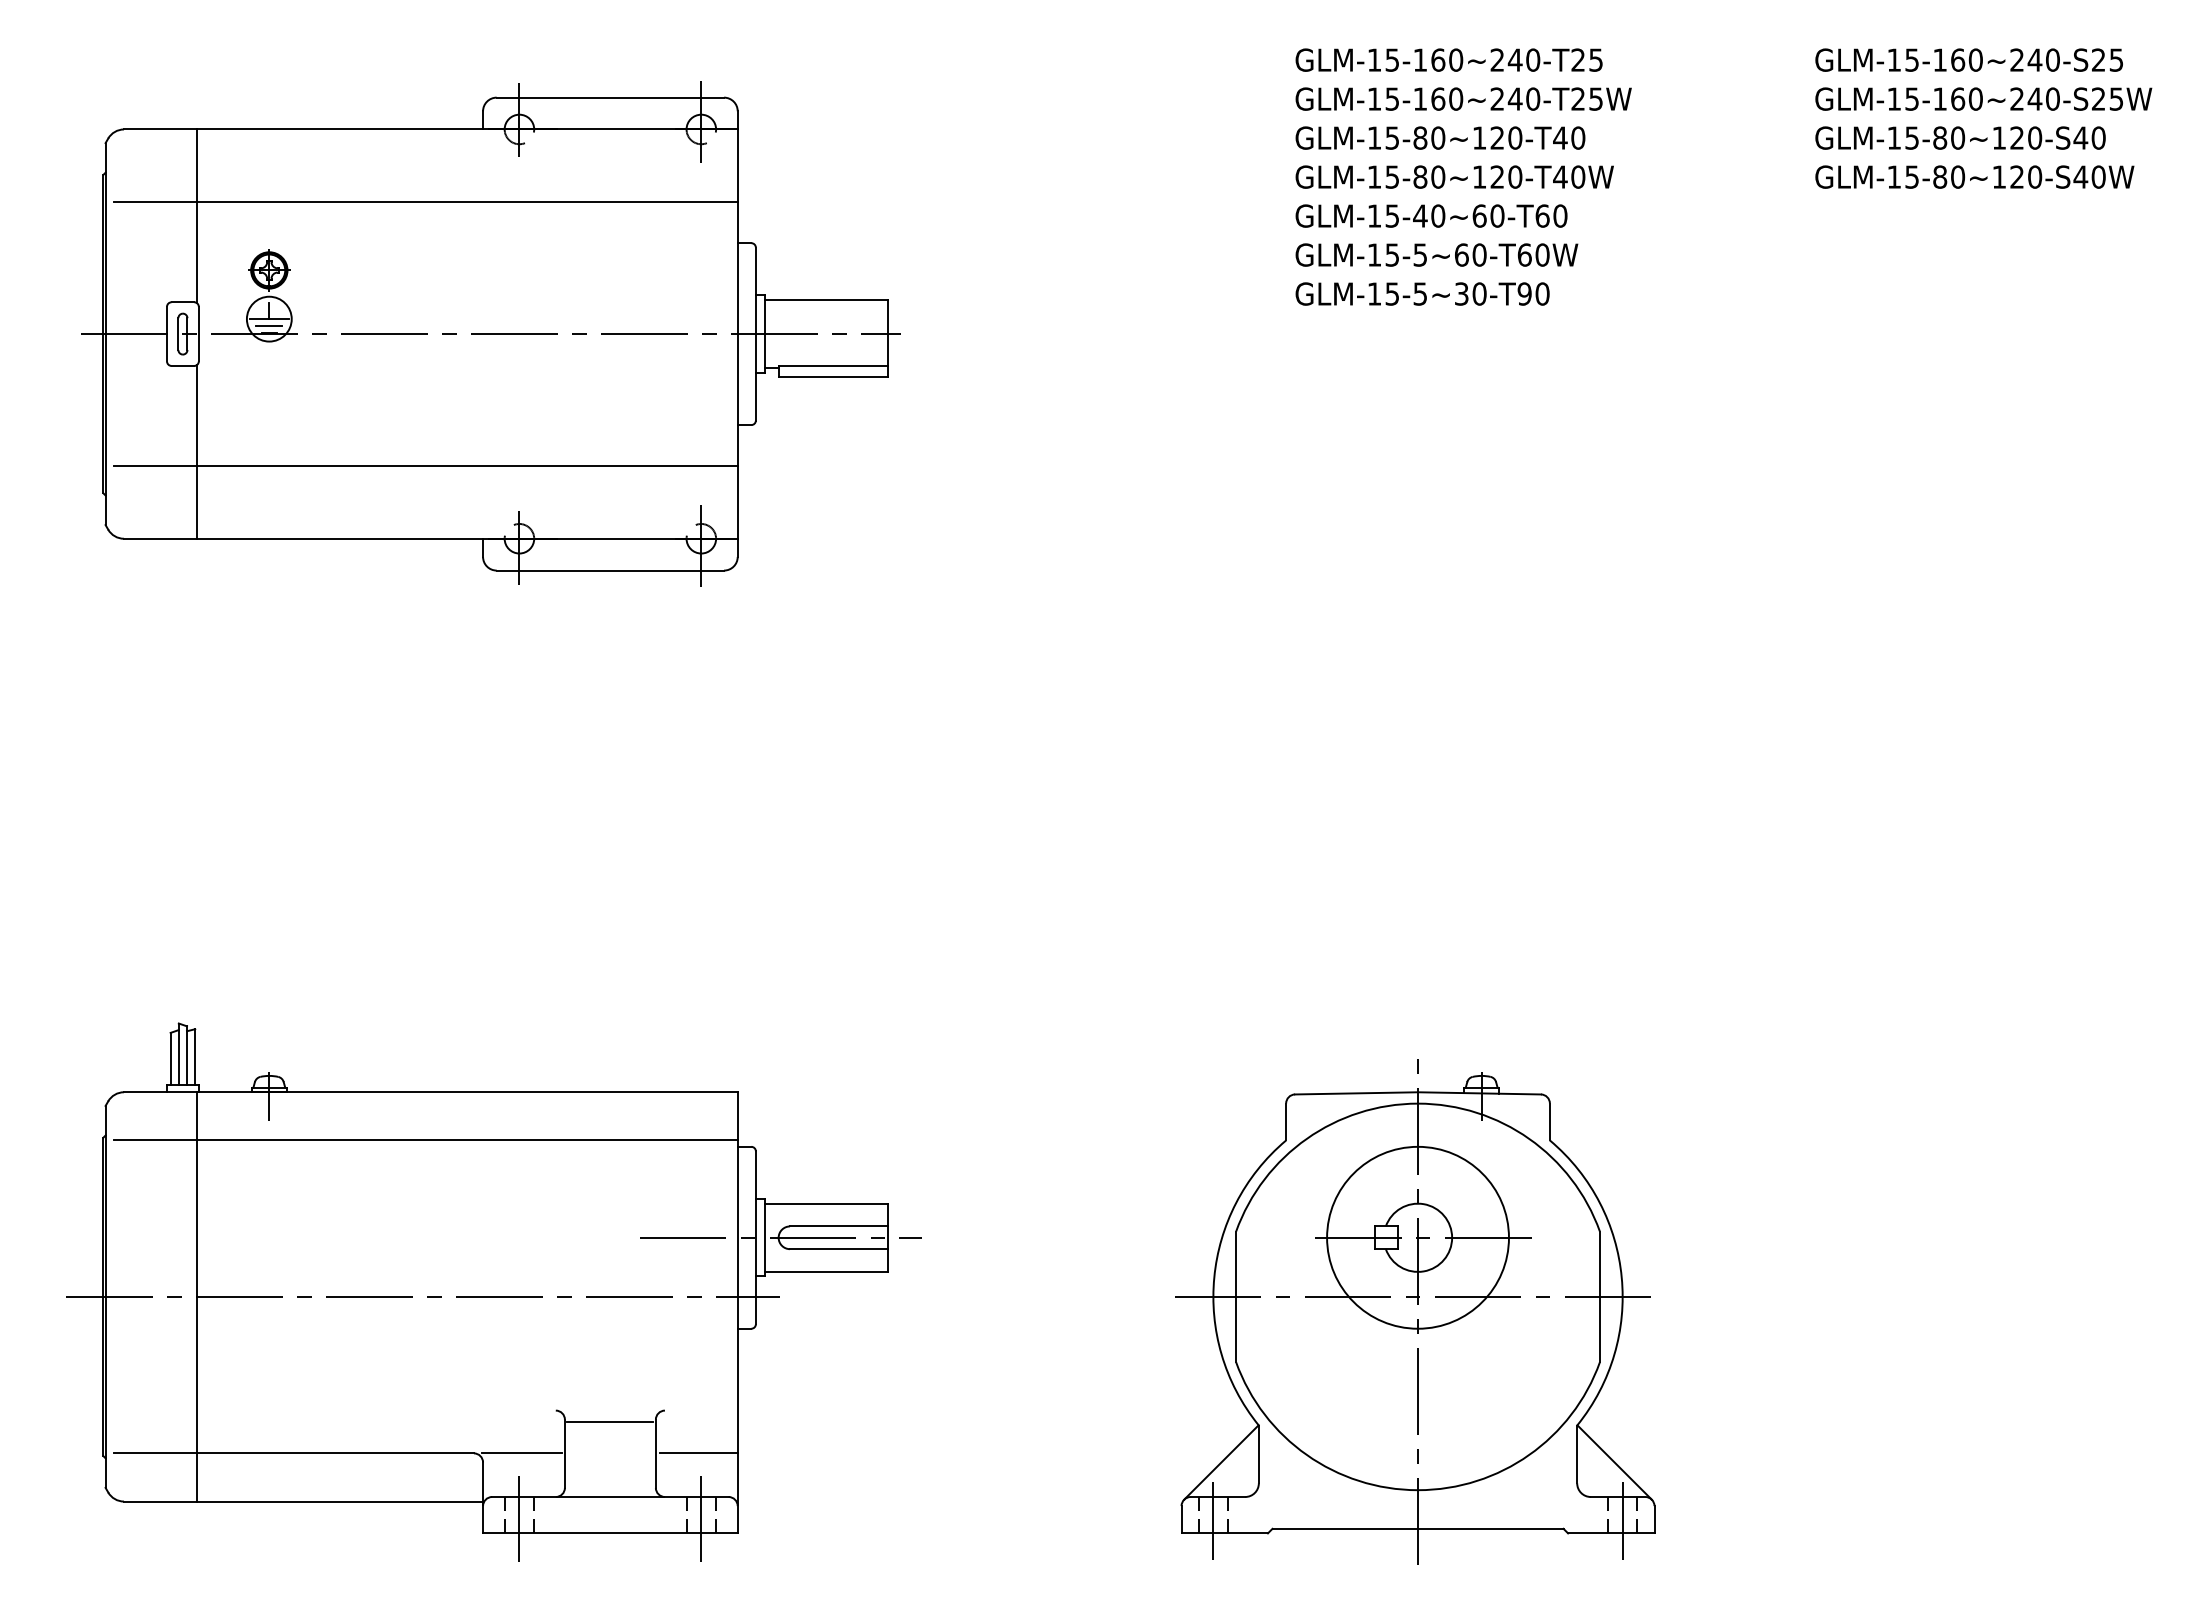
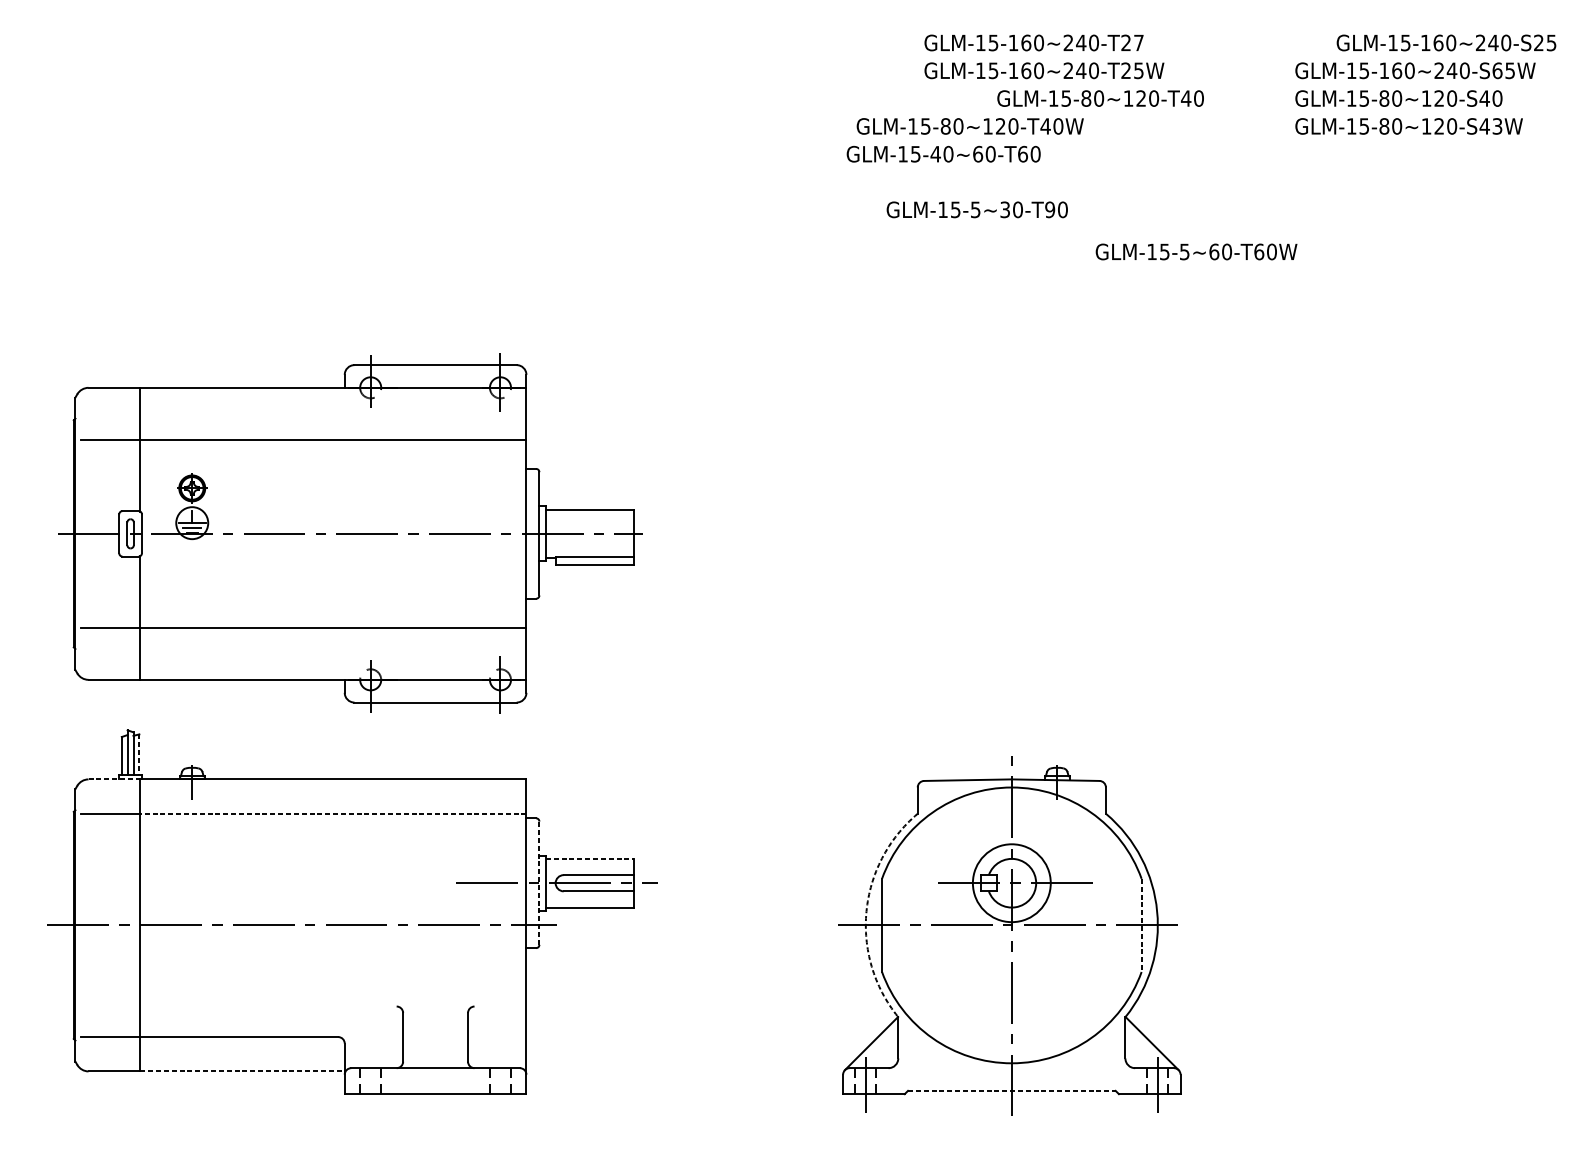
text: (1595, 59) -> (1138, 42), GLM-15-160~240-T25 -> GLM-15-160~240-T27
text: (1968, 59) -> (1445, 42), moved
text: (2098, 98) -> (1497, 70), GLM-15-160~240-S25W -> GLM-15-160~240-S65W
text: (1440, 137) -> (1100, 98), moved
text: (1454, 176) -> (970, 125), moved
text: (2098, 176) -> (1497, 125), GLM-15-80~120-S40W -> GLM-15-80~120-S43W
text: (1431, 215) -> (943, 153), moved
text: (1436, 254) -> (1196, 251), moved
text: (1422, 293) -> (977, 209), moved
part: (490, 333) -> (350, 533), moved
line: (195, 1057) -> (139, 754), solid -> dashed
line: (160, 1092) -> (114, 779), solid -> dashed
line: (467, 1140) -> (333, 813), solid -> dashed
line: (826, 1203) -> (589, 858), solid -> dashed
line: (755, 1237) -> (539, 883), solid -> dashed
circle: (1417, 1237) -> (1011, 883), size x0.6
arc: (1214, 1277) -> (866, 911), solid -> dashed
line: (1599, 1297) -> (1141, 925), solid -> dashed
line: (610, 1422) -> (435, 1015), removed
line: (521, 1453) -> (372, 1037), removed
line: (698, 1453) -> (498, 1037), removed
line: (340, 1501) -> (243, 1071), solid -> dashed
line: (701, 1520) -> (500, 1084), removed
line: (519, 1522) -> (370, 1086), removed
line: (1418, 1528) -> (1012, 1090), solid -> dashed

